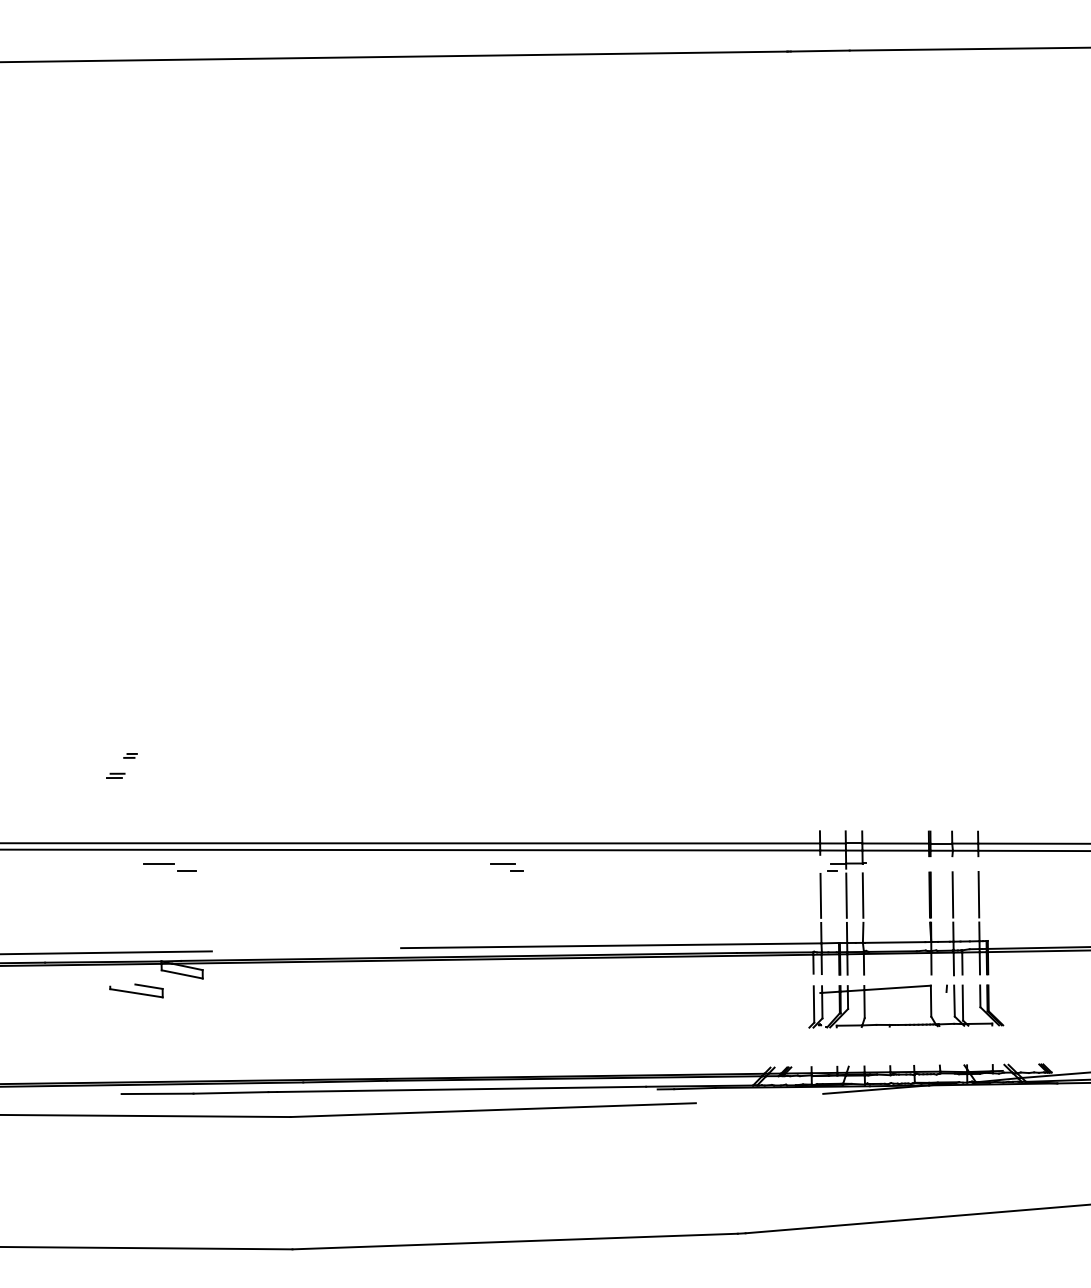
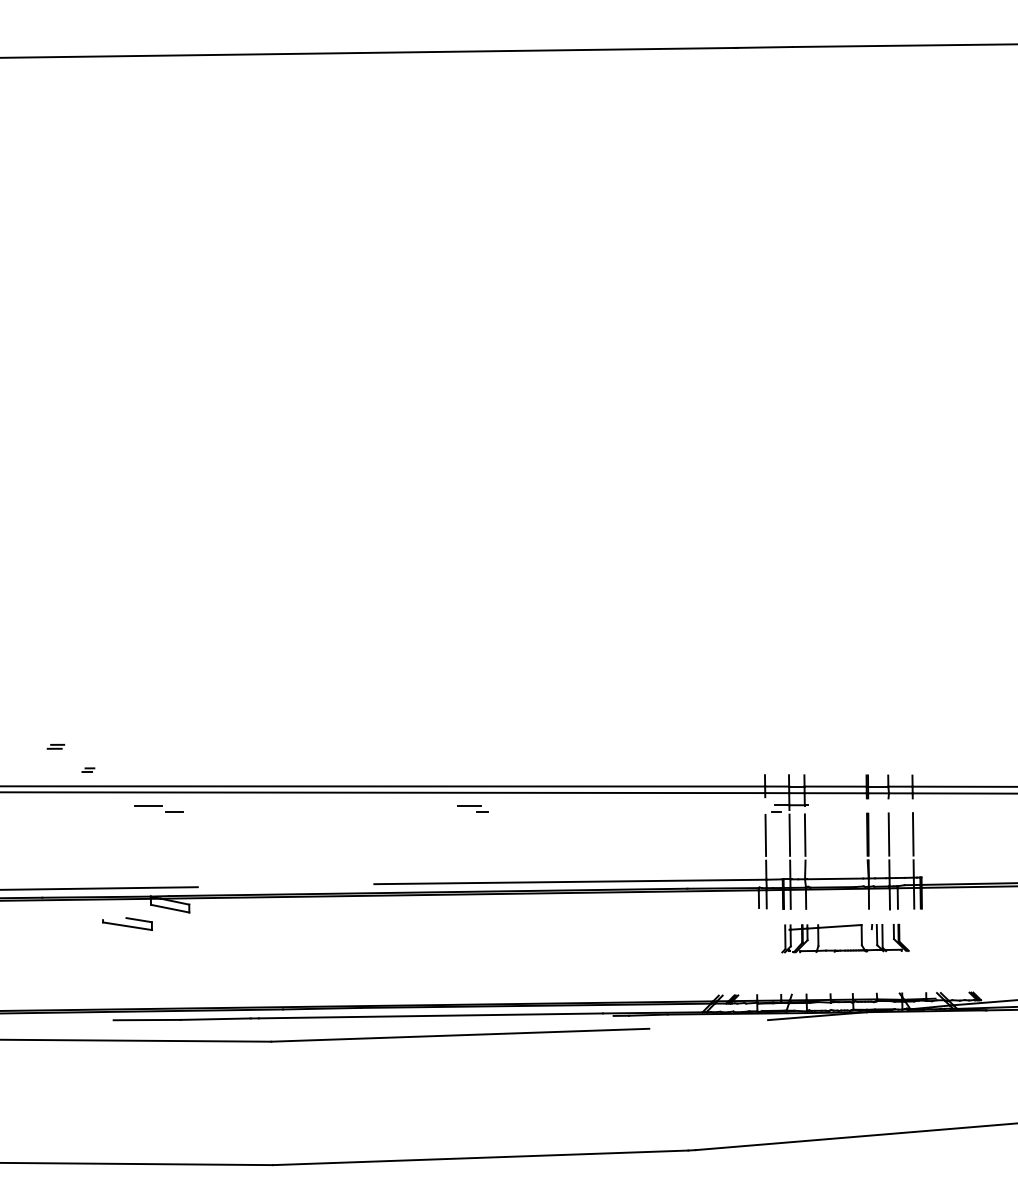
part: (130, 755) -> (88, 769), moved
part: (115, 775) -> (55, 746), moved
part: (906, 1006) -> (845, 938), size x0.7

